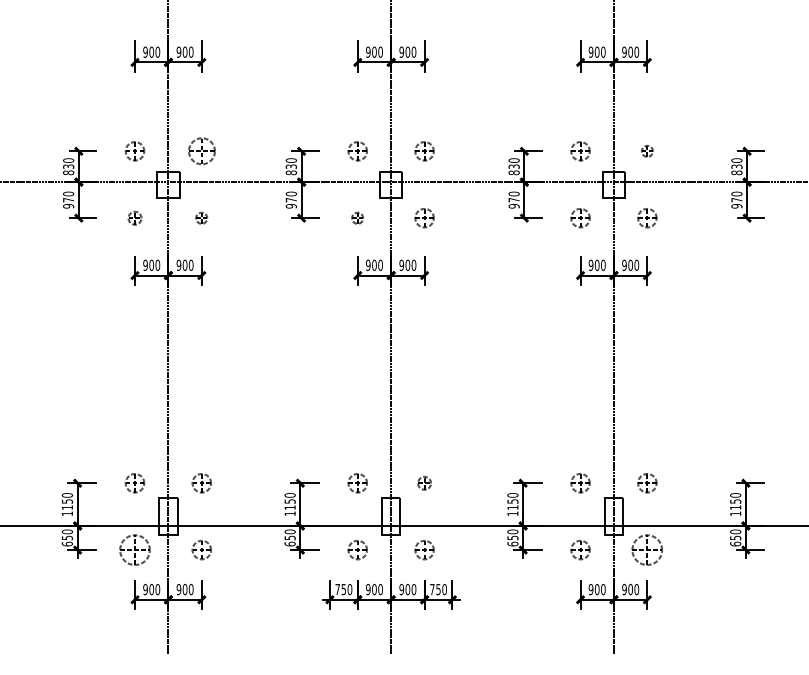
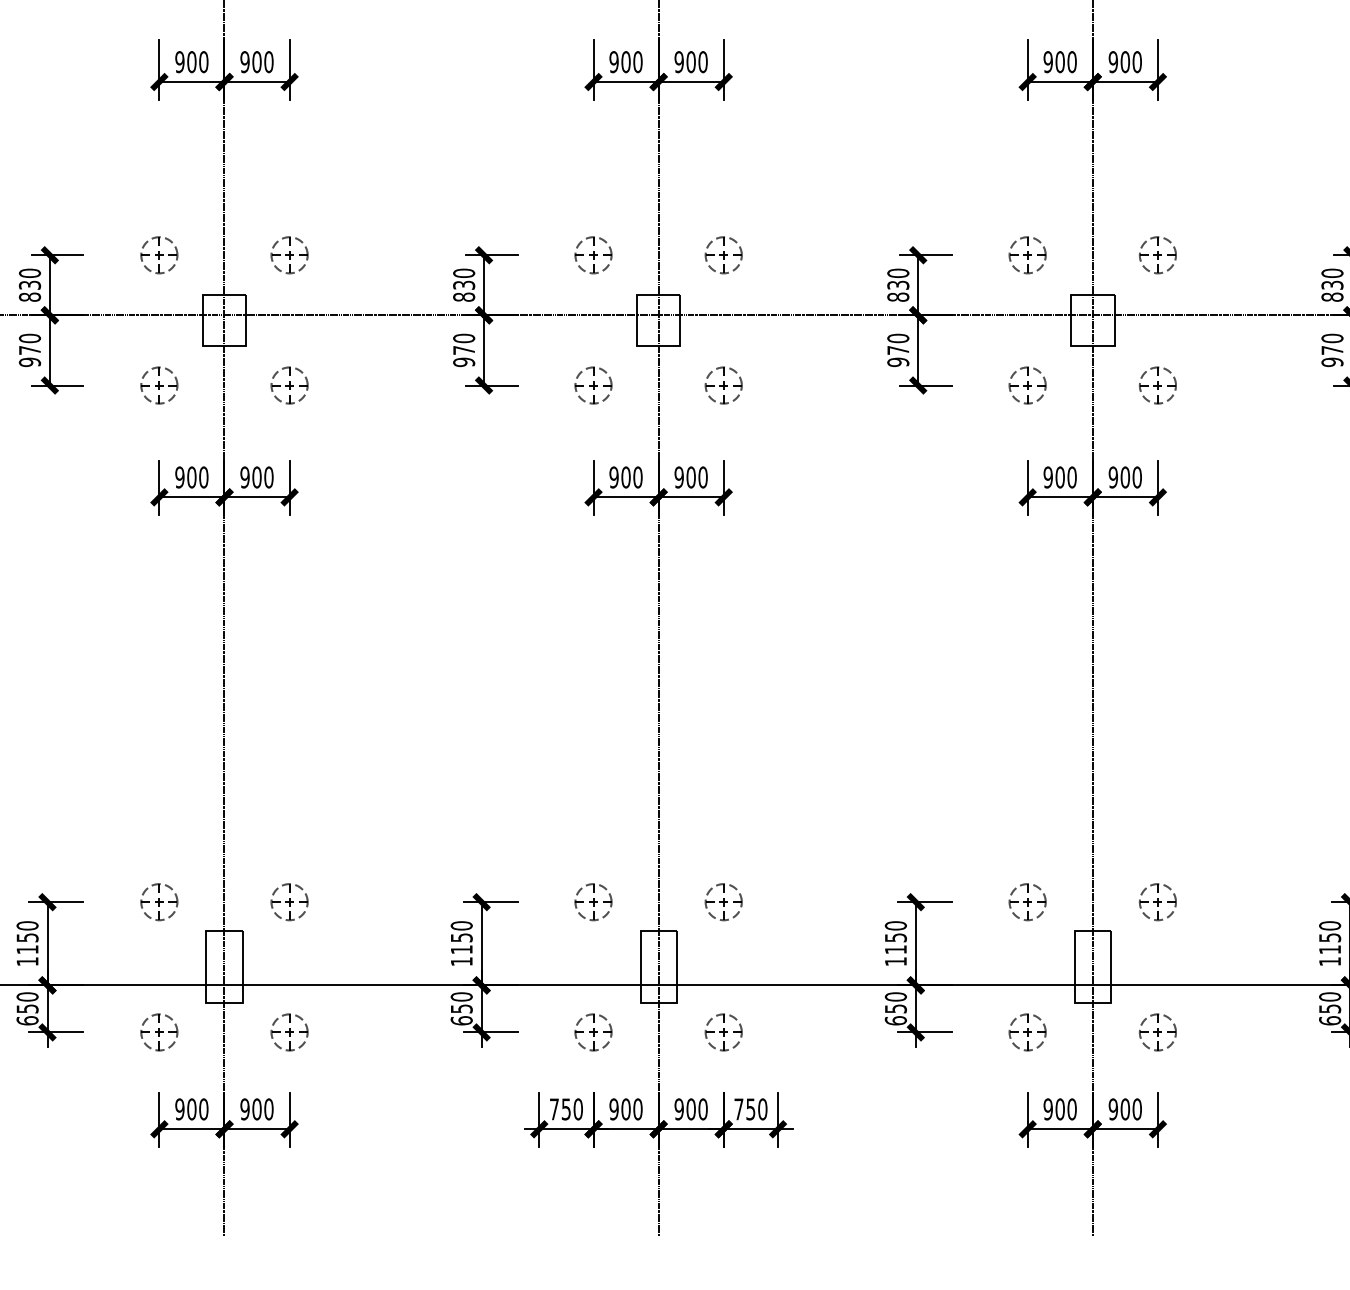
part: (201, 151) -> (288, 255), size x0.71
part: (647, 151) -> (1158, 255), size x1.67
part: (134, 218) -> (158, 386), size x1.43
part: (201, 218) -> (288, 386), size x1.67
part: (357, 218) -> (592, 386), size x1.67
part: (424, 483) -> (723, 902), size x1.43
part: (134, 549) -> (158, 1031), size x0.62
part: (647, 549) -> (1158, 1031), size x0.62

